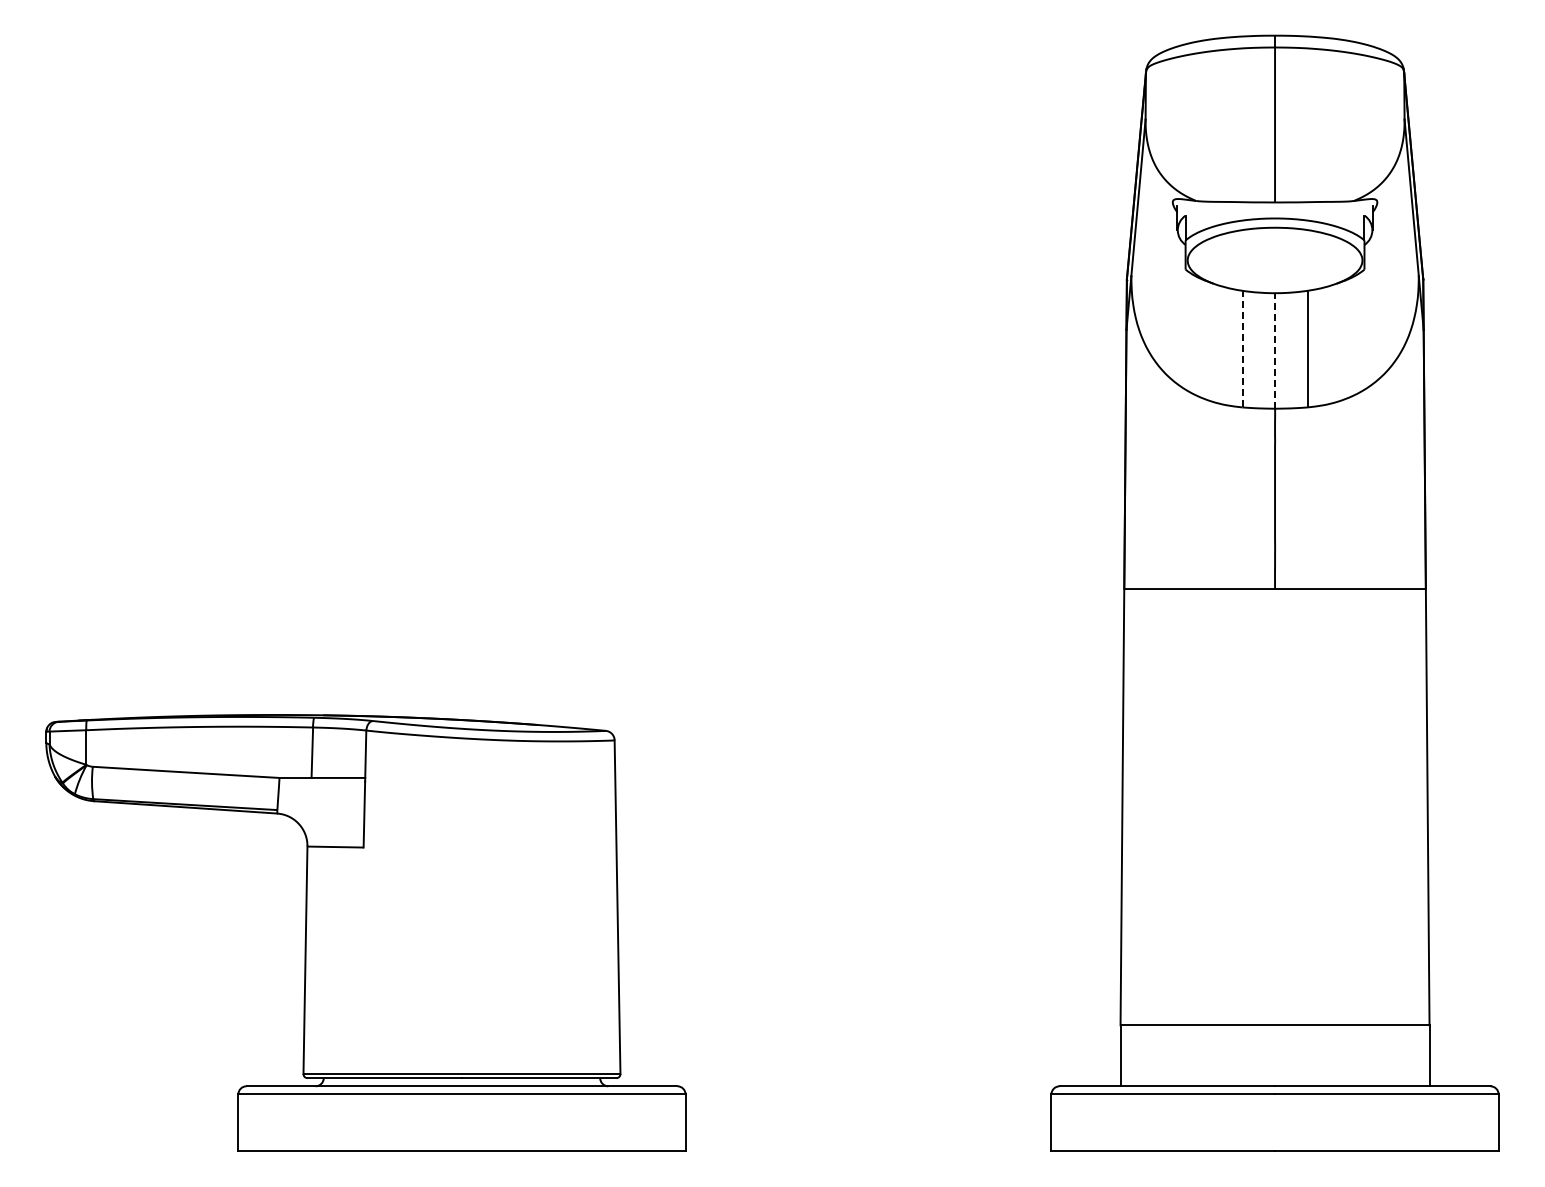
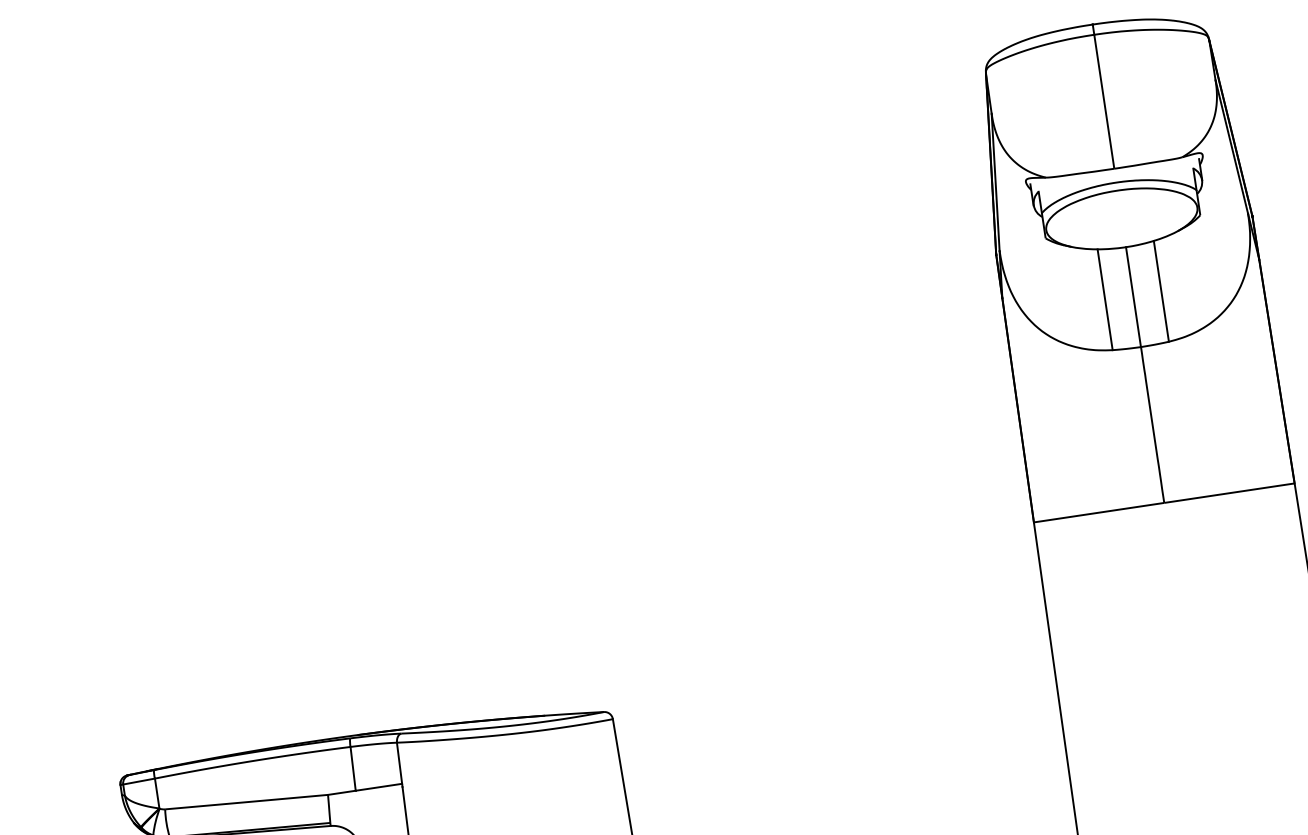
line: (1242, 348) -> (1105, 299), dashed -> solid
line: (1275, 350) -> (1133, 296), dashed -> solid

